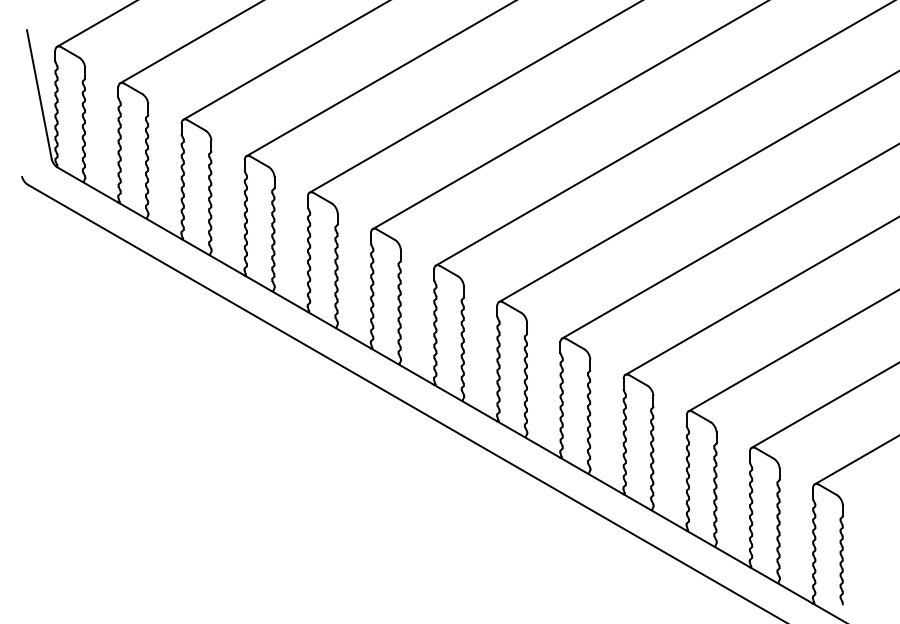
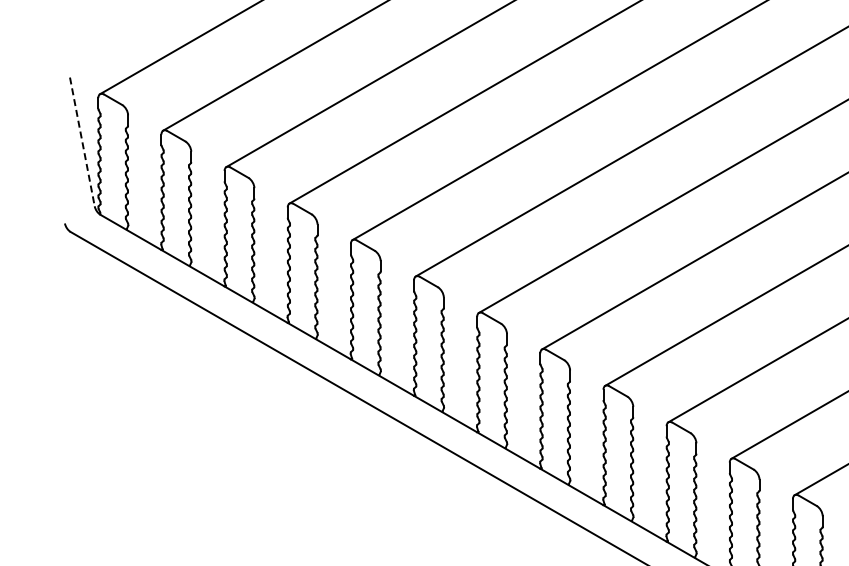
line: (39, 94) -> (82, 141), solid -> dashed

